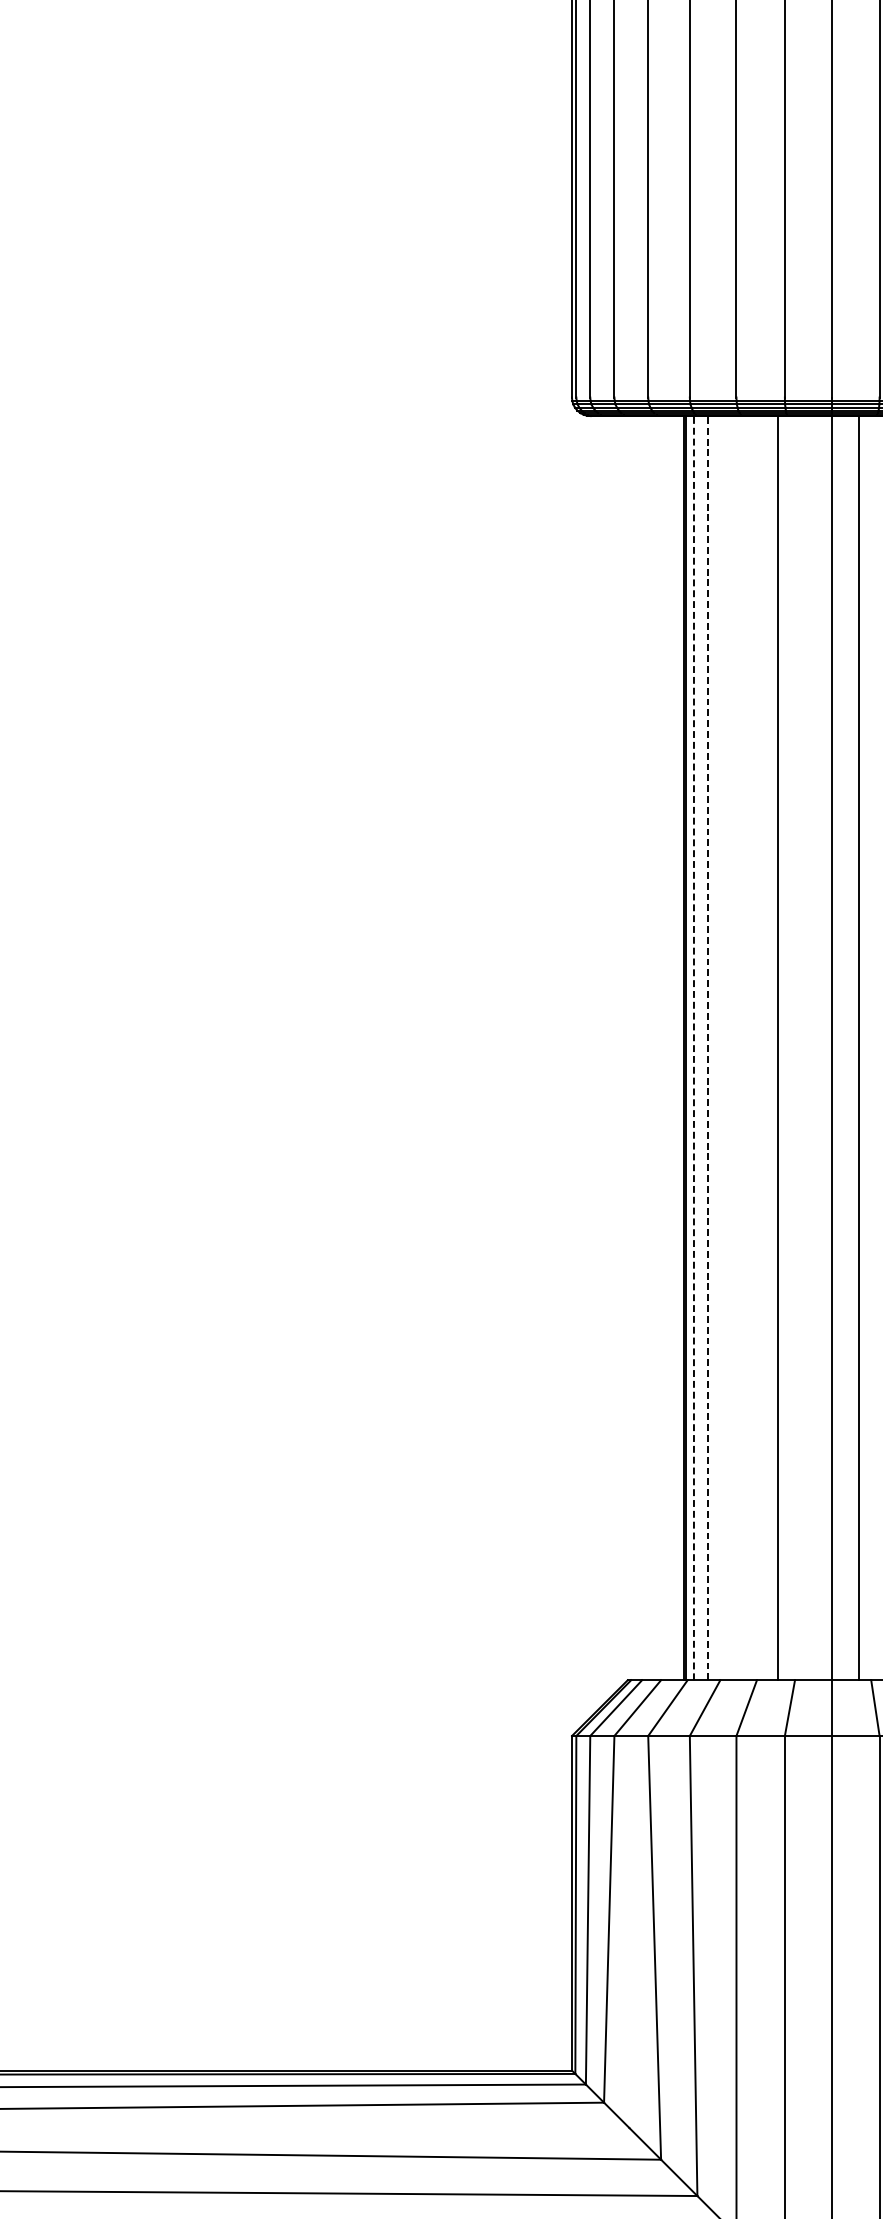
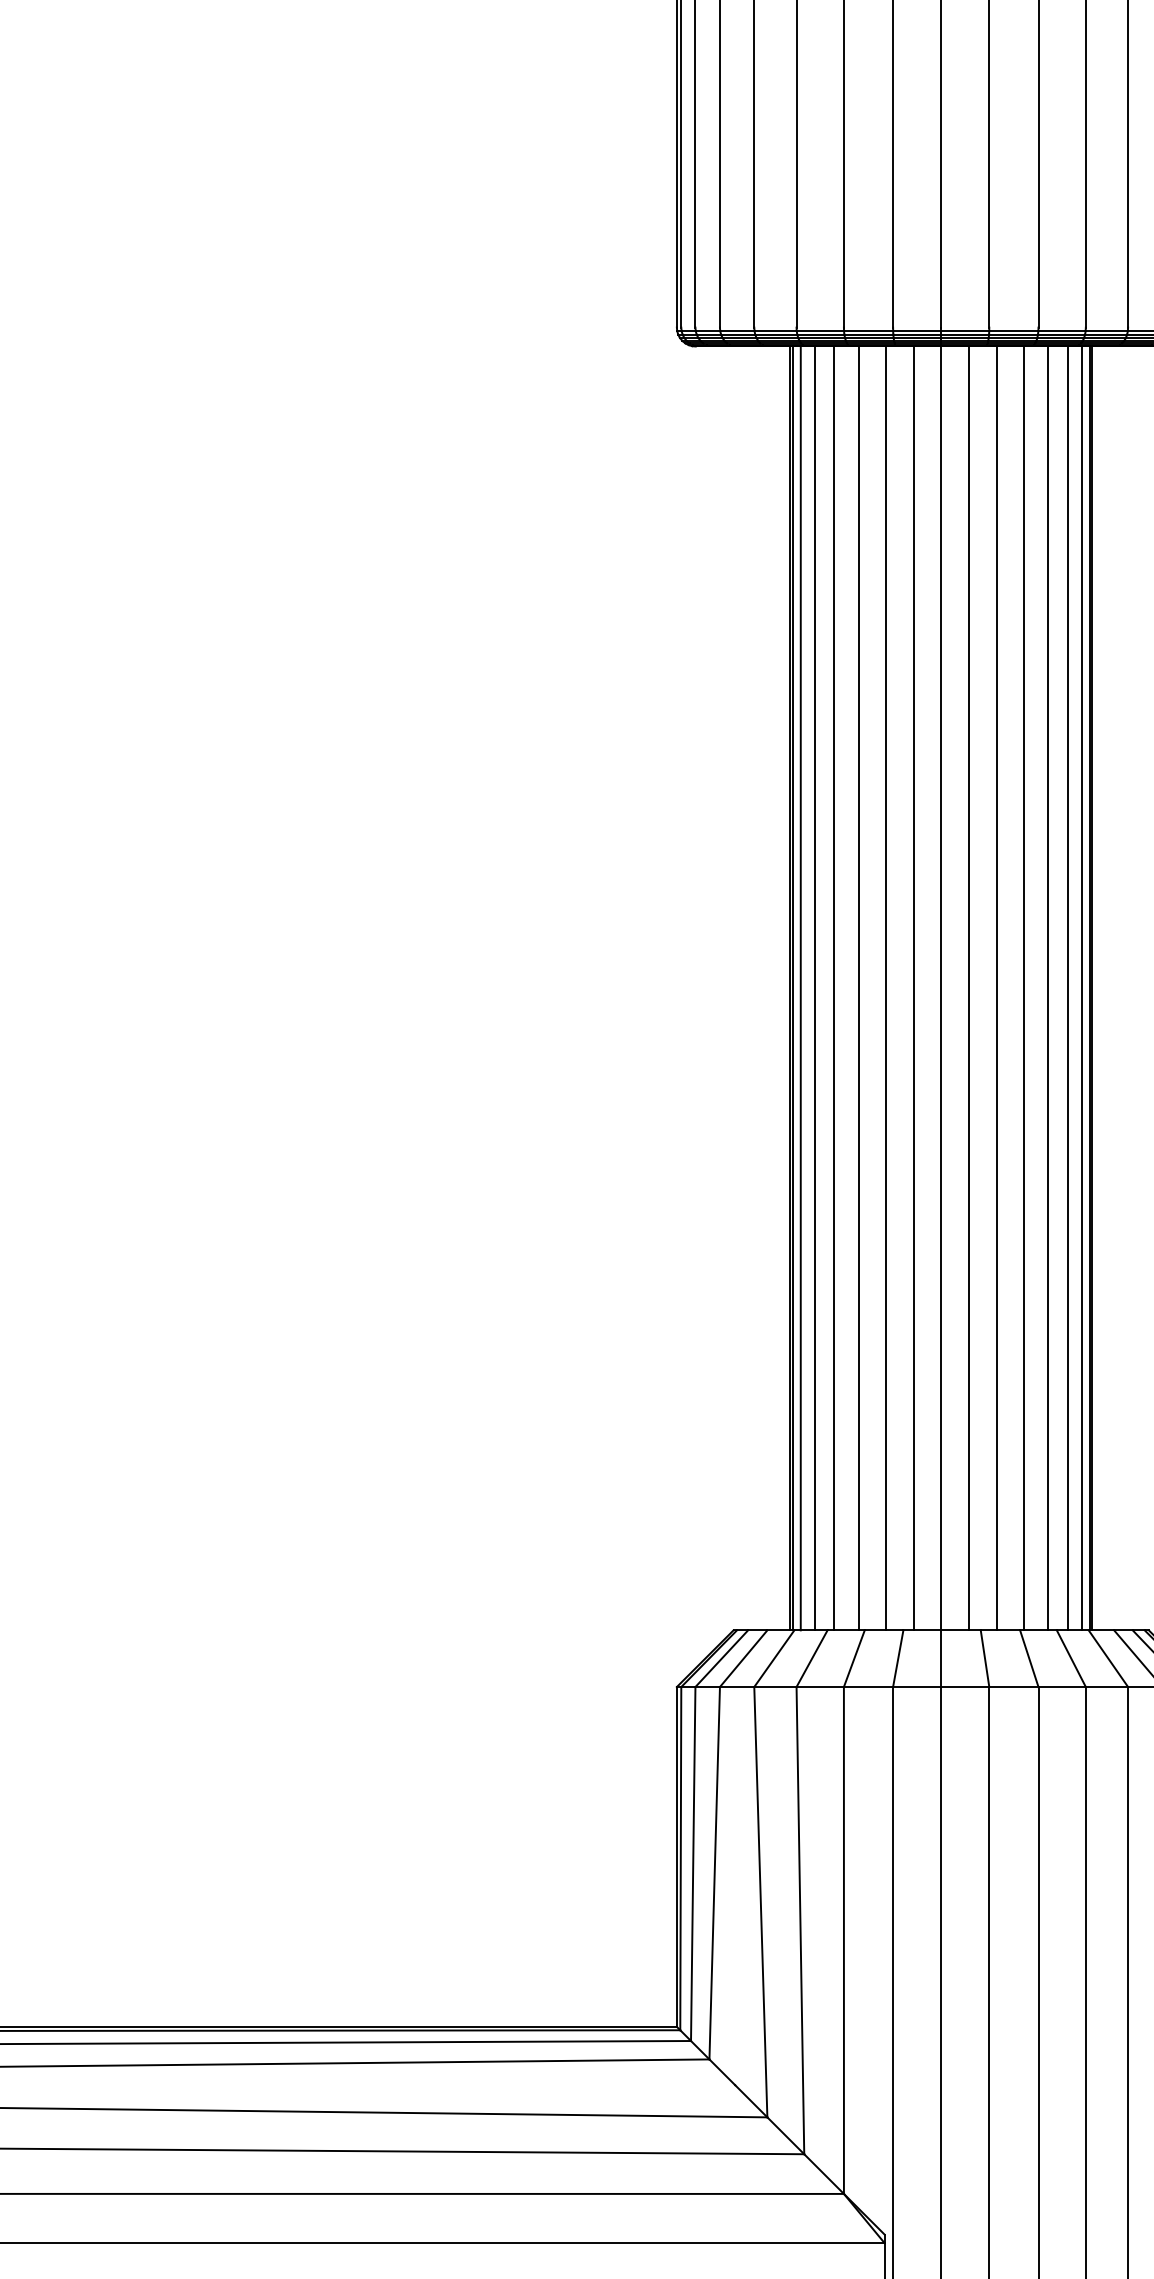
line: (693, 1048) -> (800, 988), dashed -> solid
line: (707, 1048) -> (814, 988), dashed -> solid
line: (727, 1048) -> (834, 988), added
line: (750, 1048) -> (858, 988), added
line: (804, 1048) -> (913, 988), added

